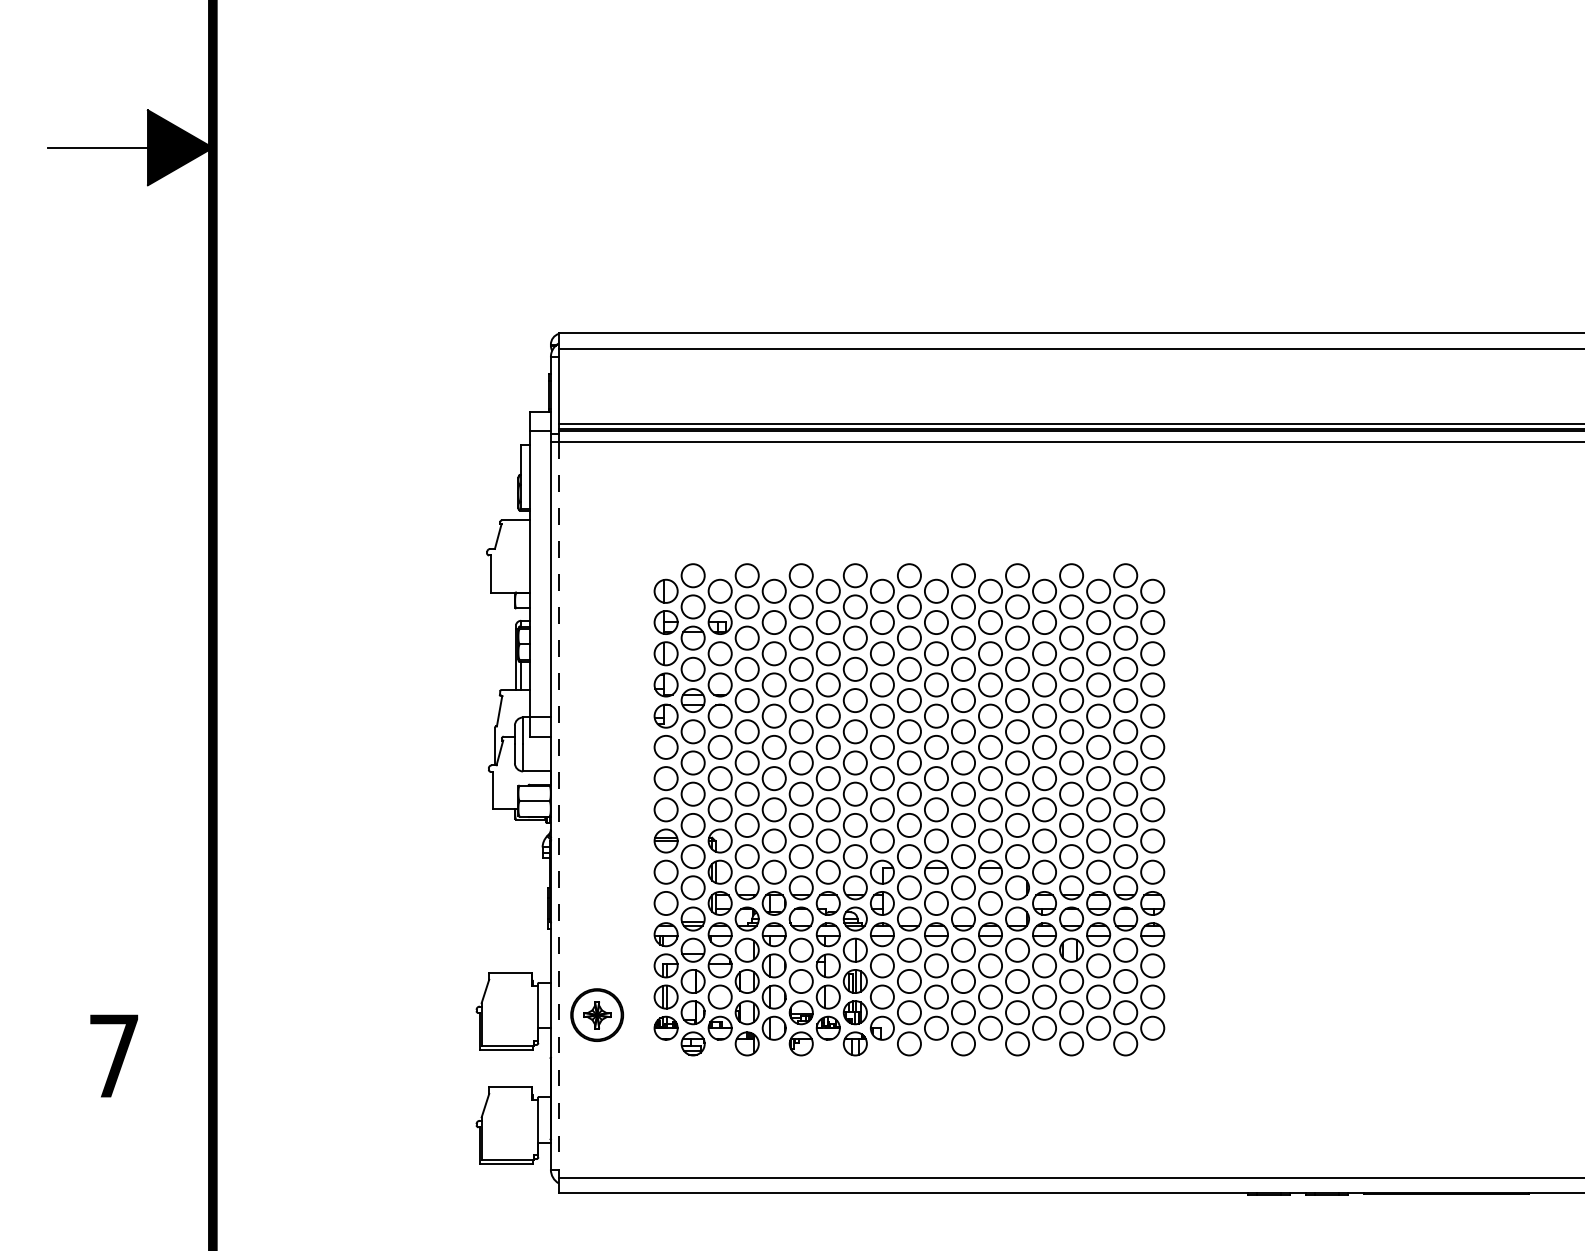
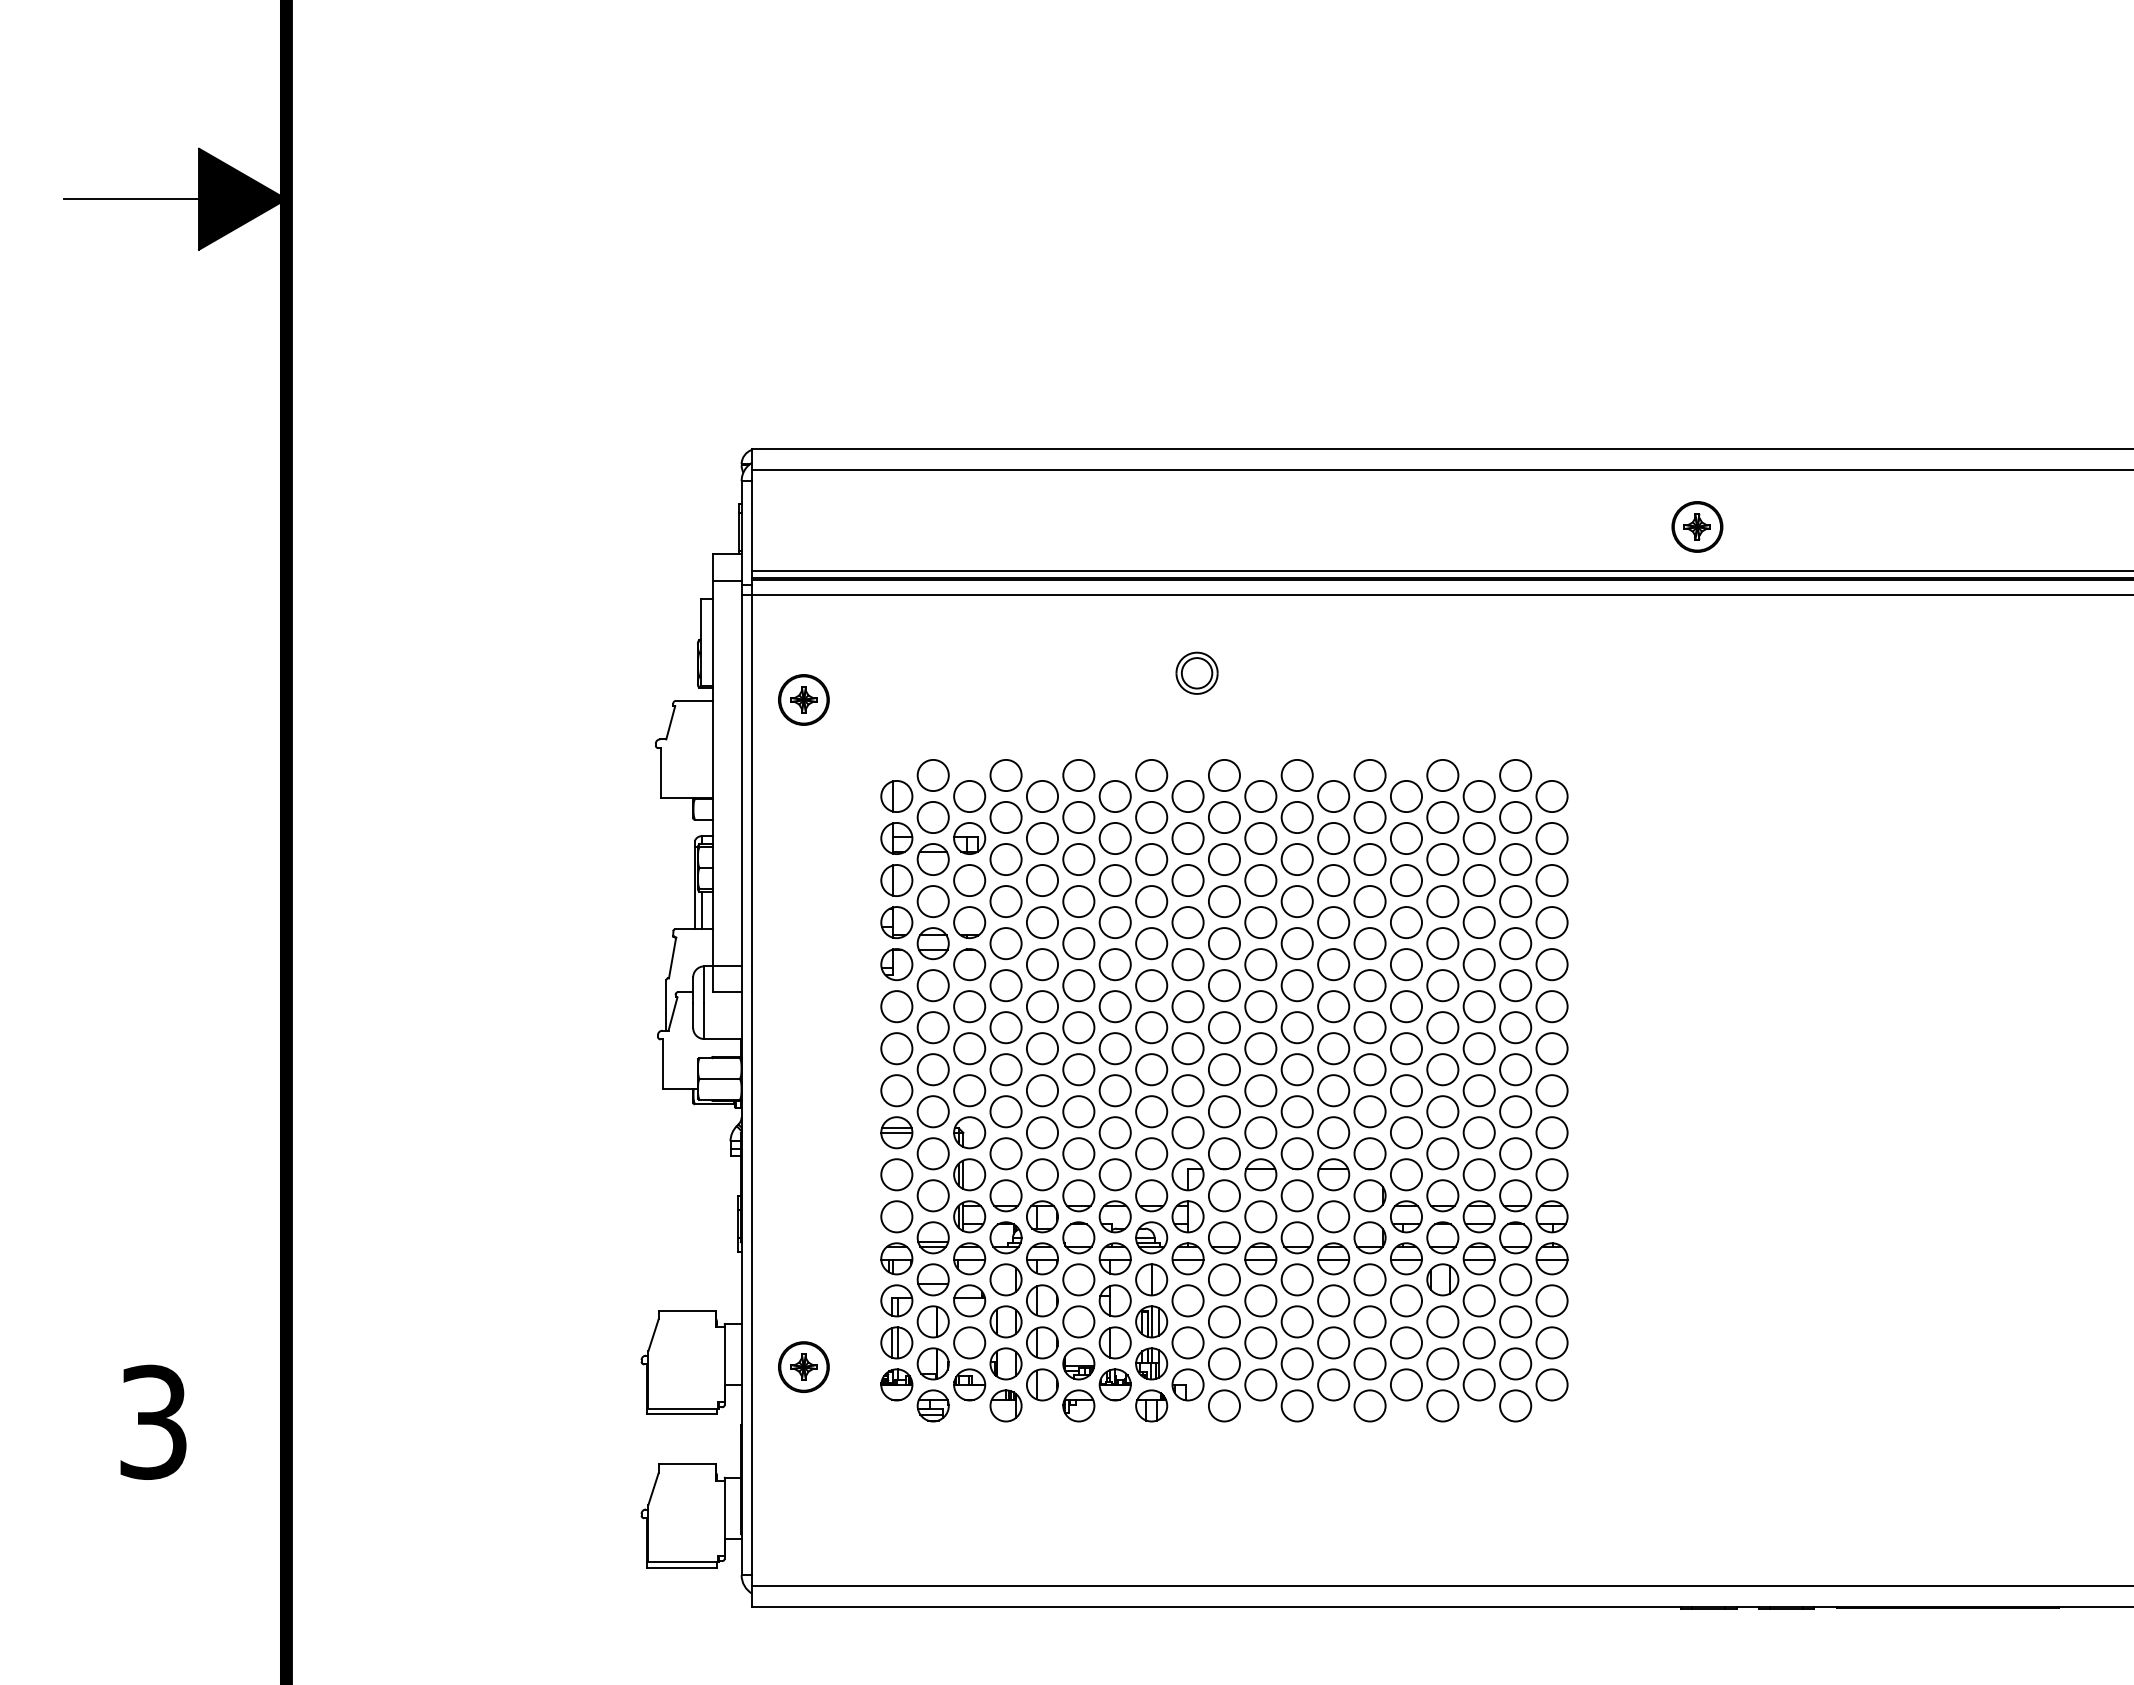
part: (1260, 390) -> (1697, 526), added
part: (888, 499) -> (1196, 672), added
part: (596, 519) -> (803, 699), added
line: (558, 809) -> (751, 1090), dashed -> solid
part: (596, 1014) -> (803, 1366), size x0.71
text: (113, 1055) -> (152, 1421), 7 -> 3

